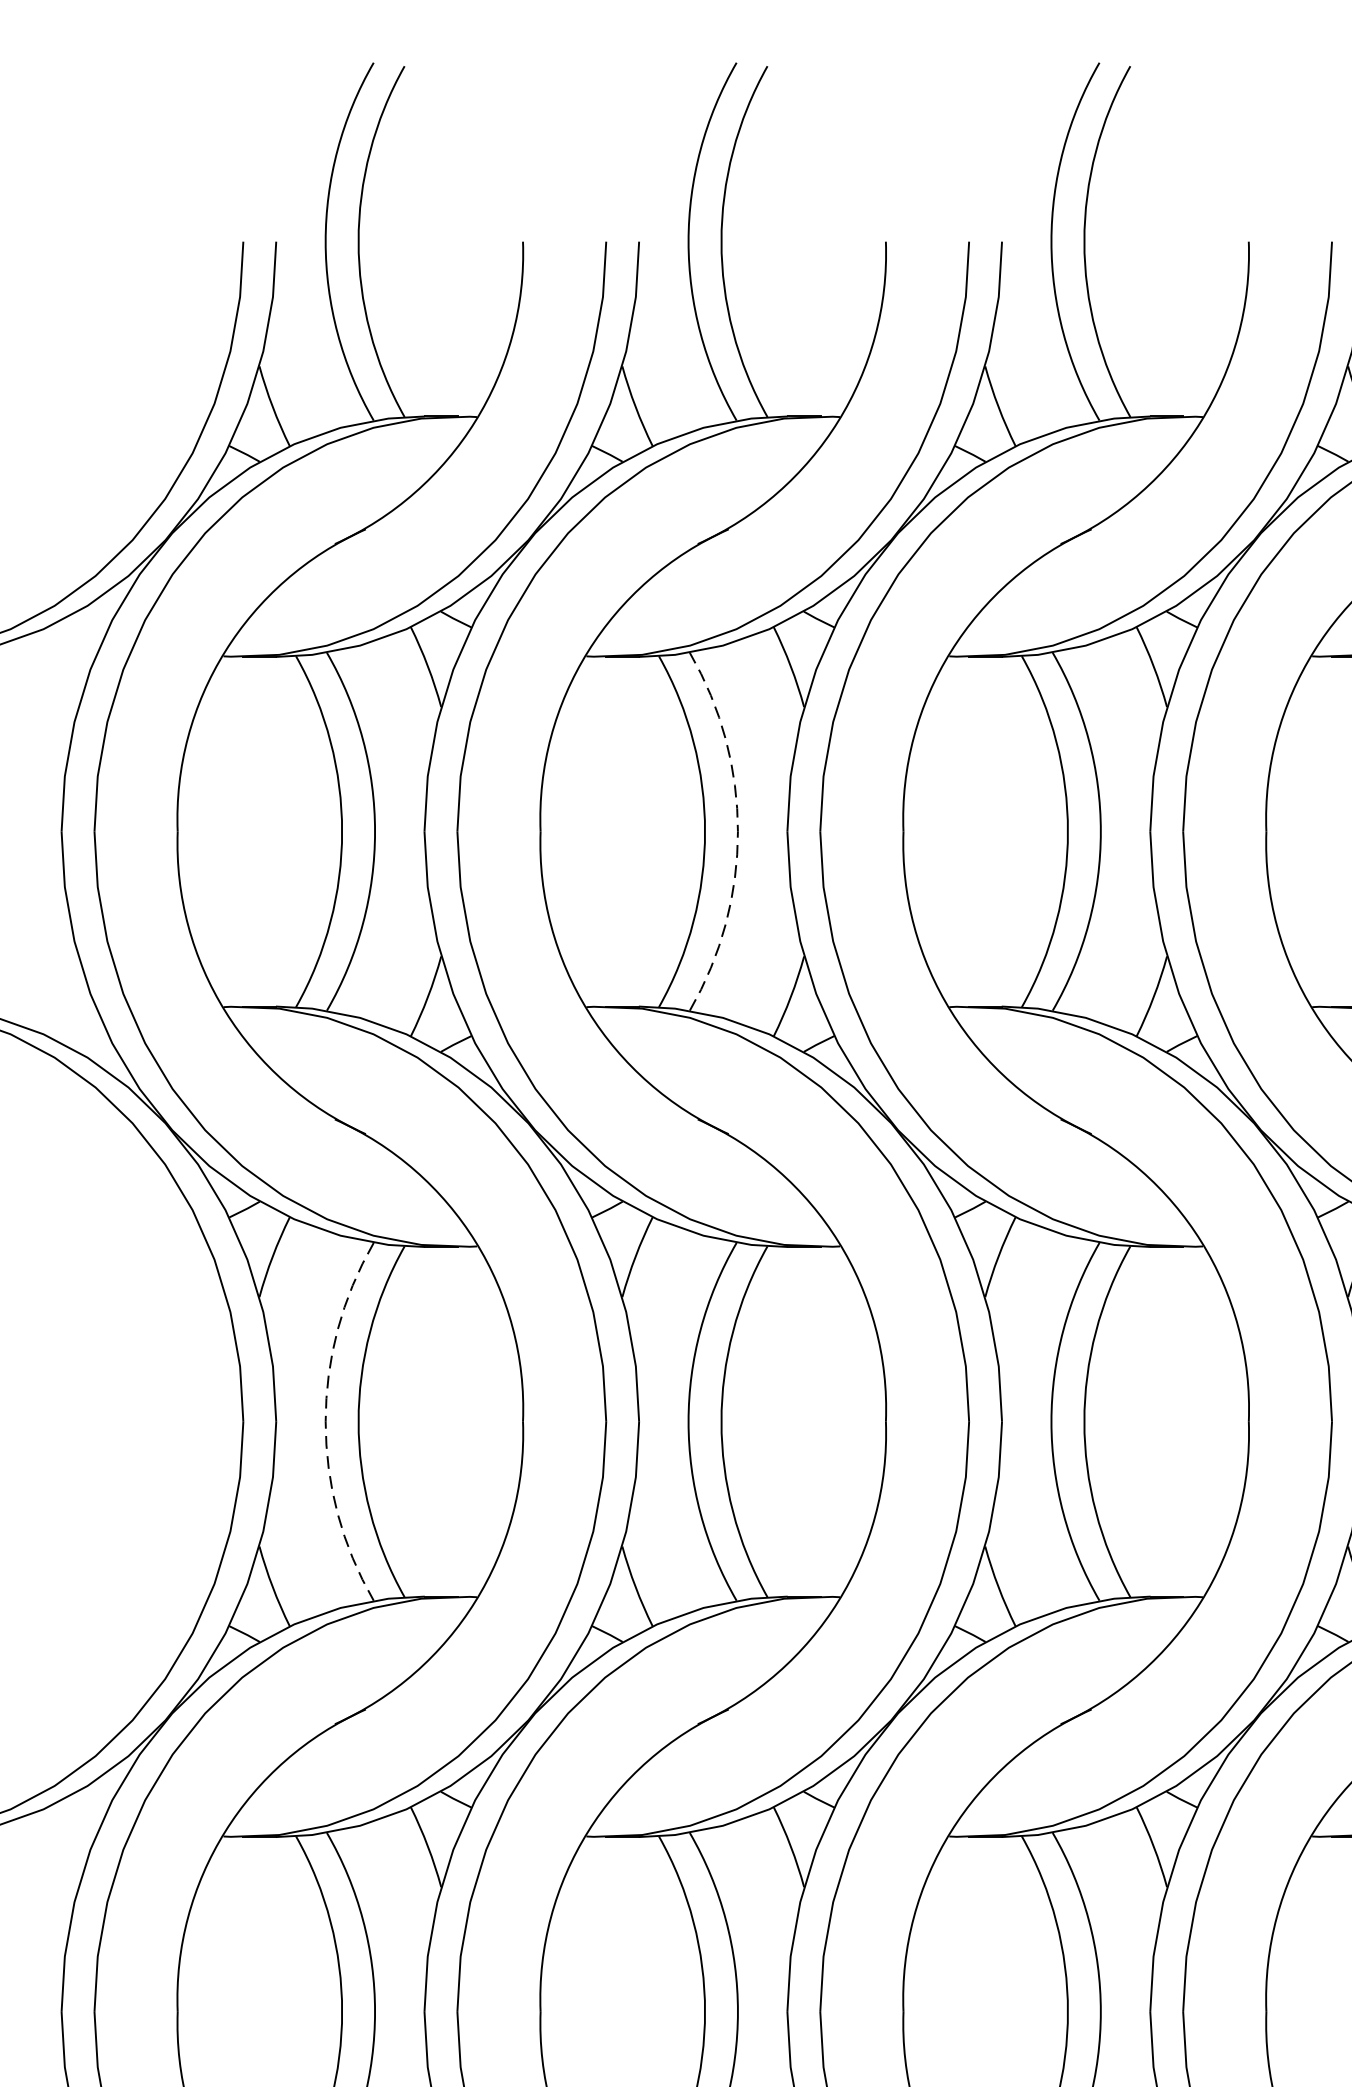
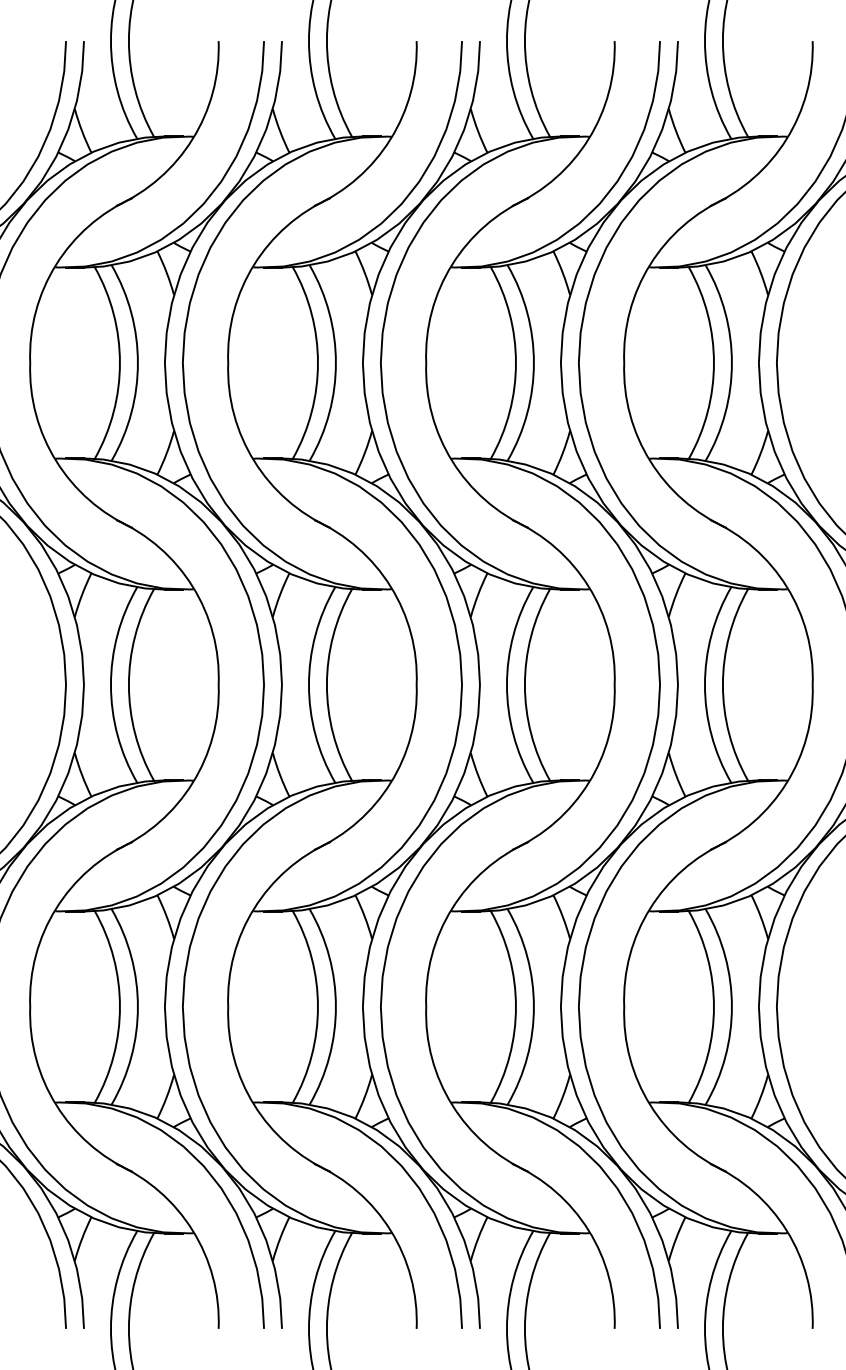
arc: (737, 832) -> (335, 363), dashed -> solid
arc: (324, 1420) -> (110, 684), dashed -> solid

